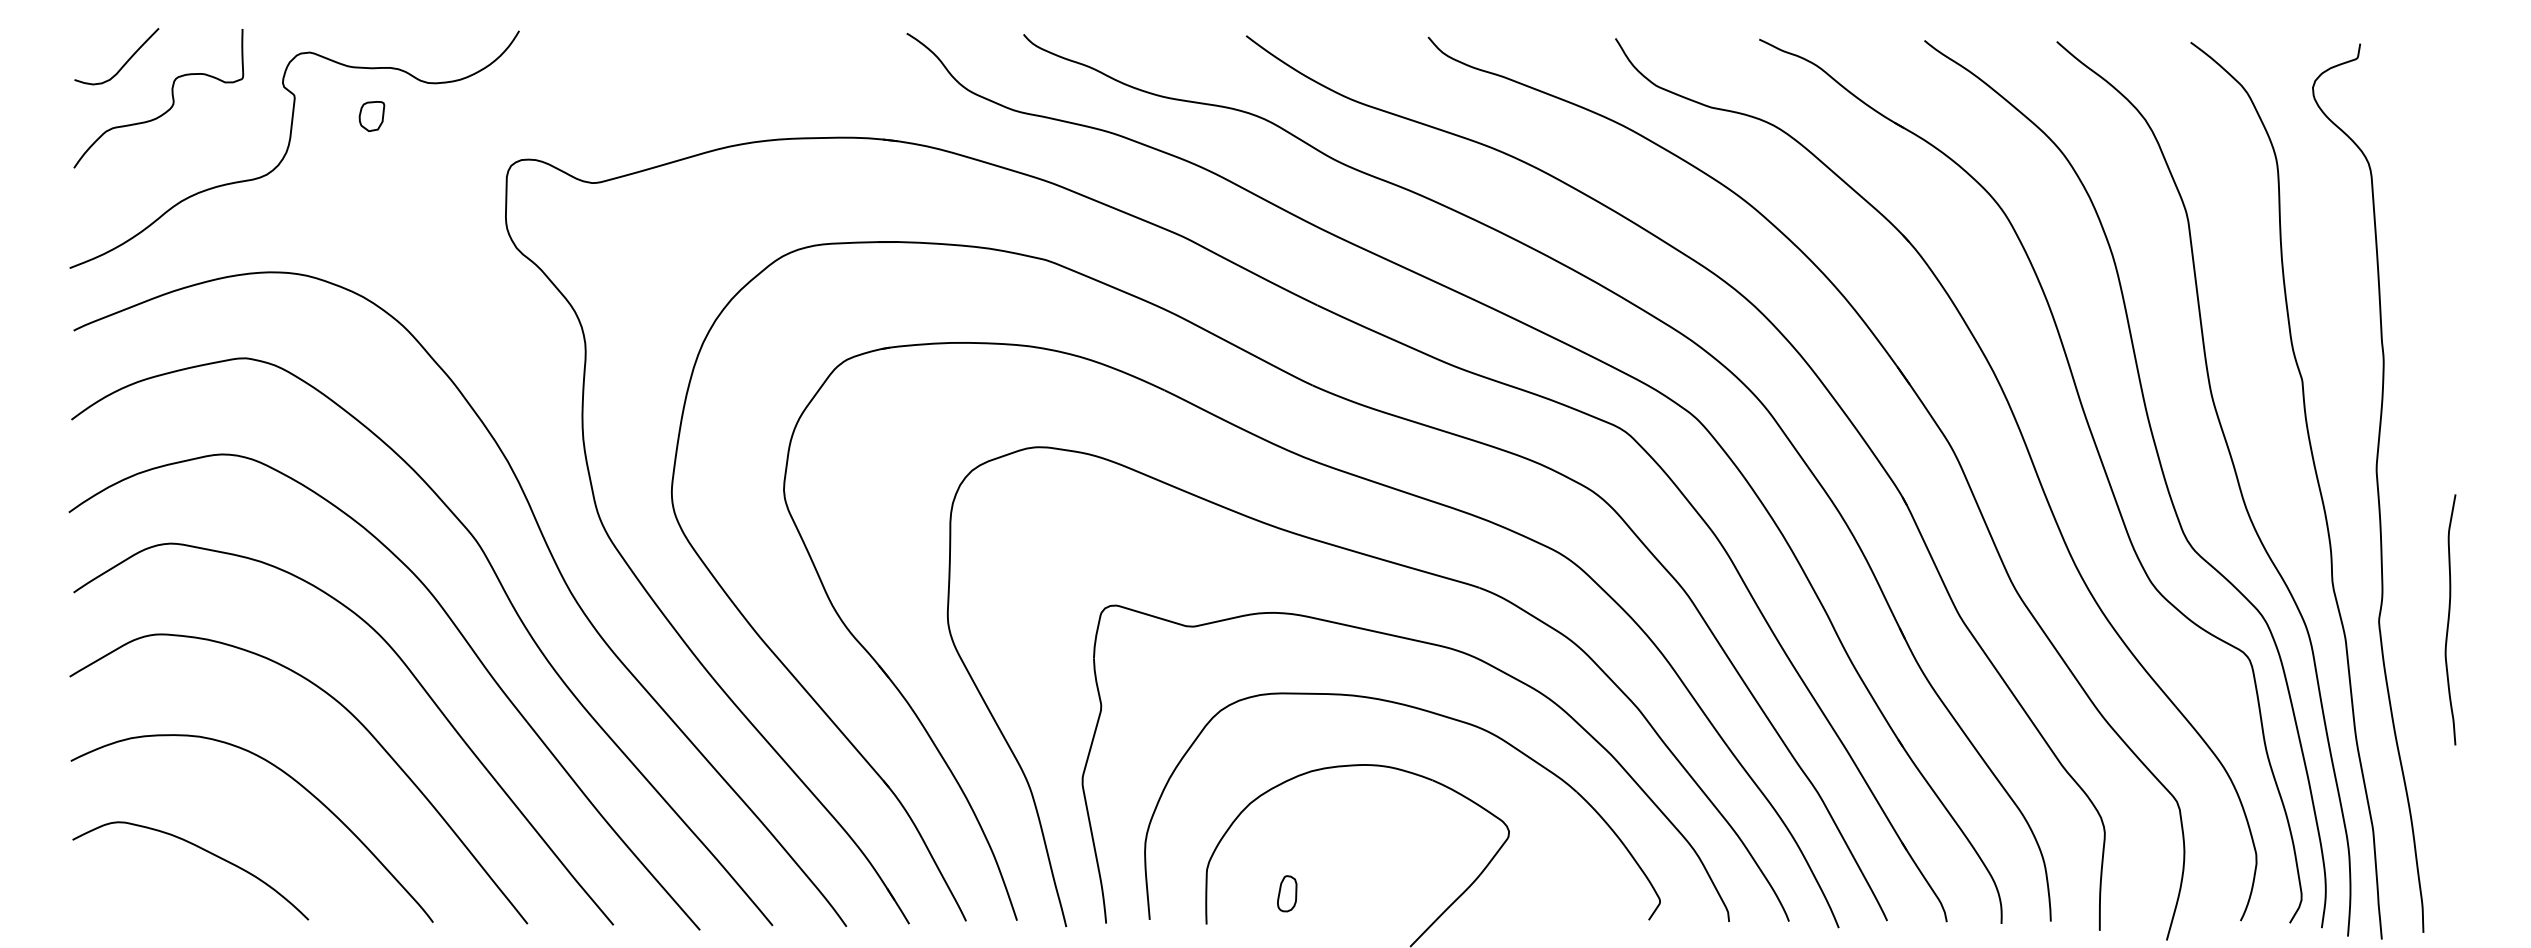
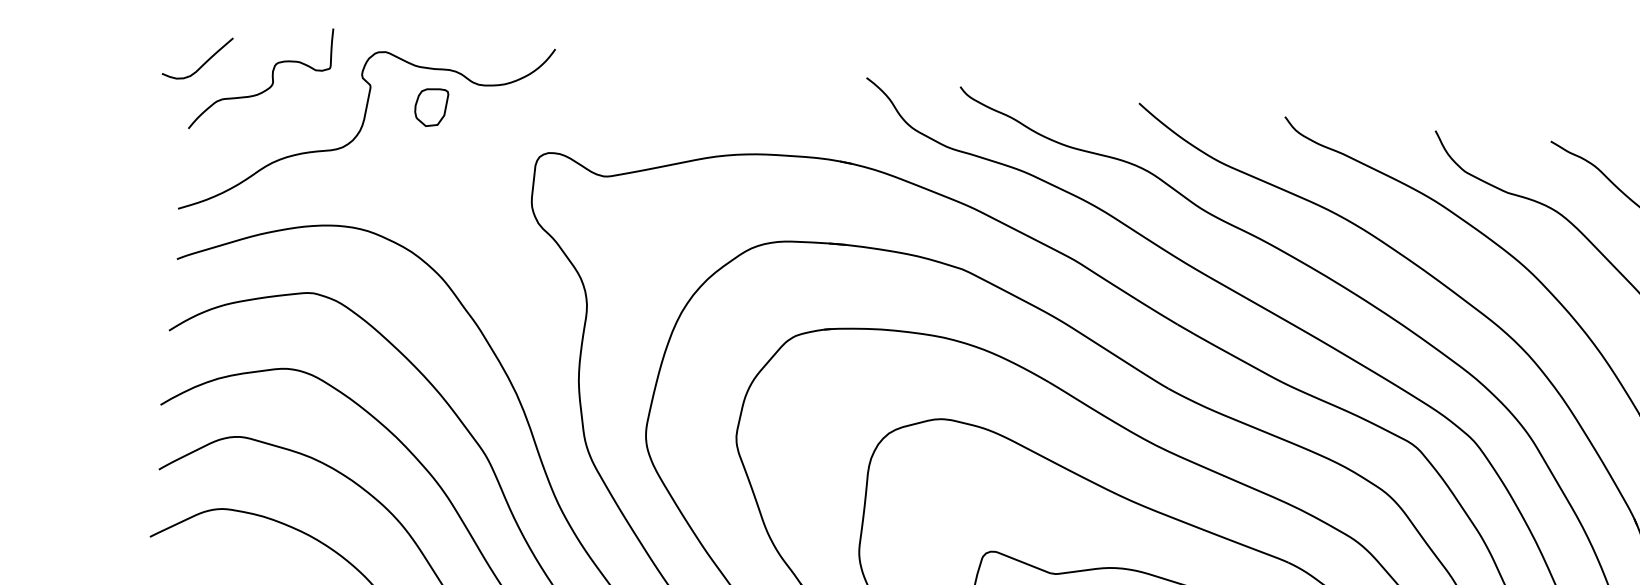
curve: (124, 63) -> (203, 63), moved
part: (371, 116) -> (430, 107), size x1.6

